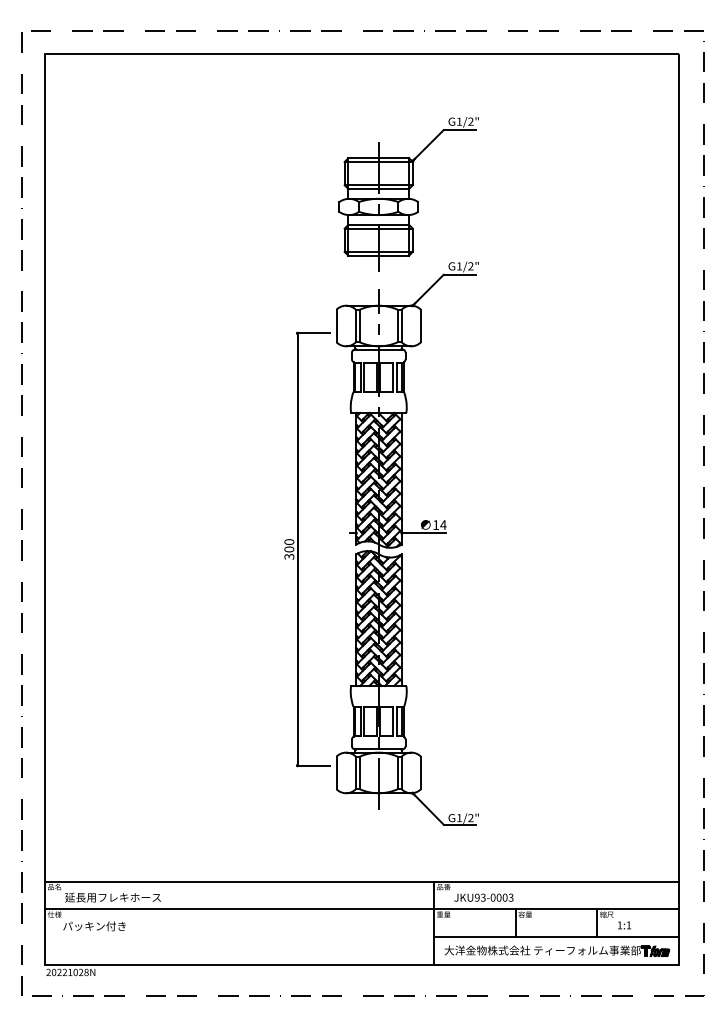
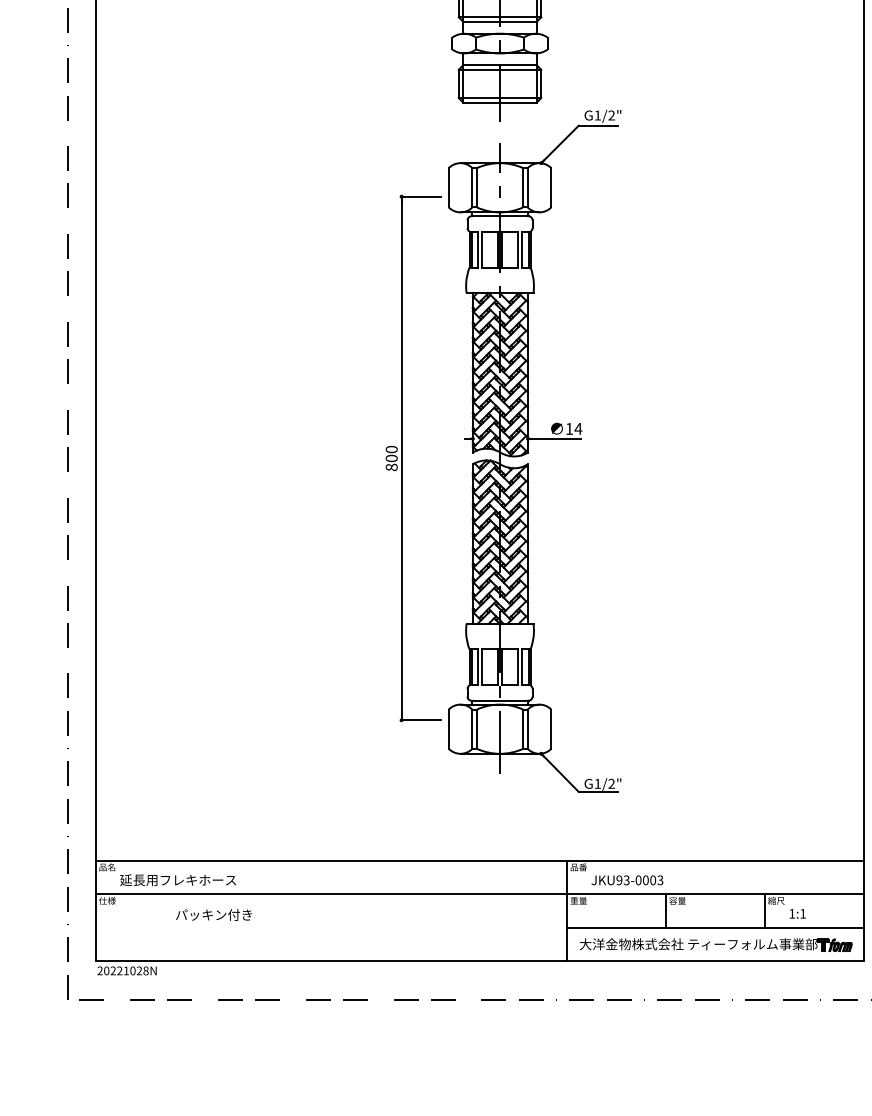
text: (288, 556) -> (390, 466), 300 -> 800
text: (94, 926) -> (213, 915), moved

